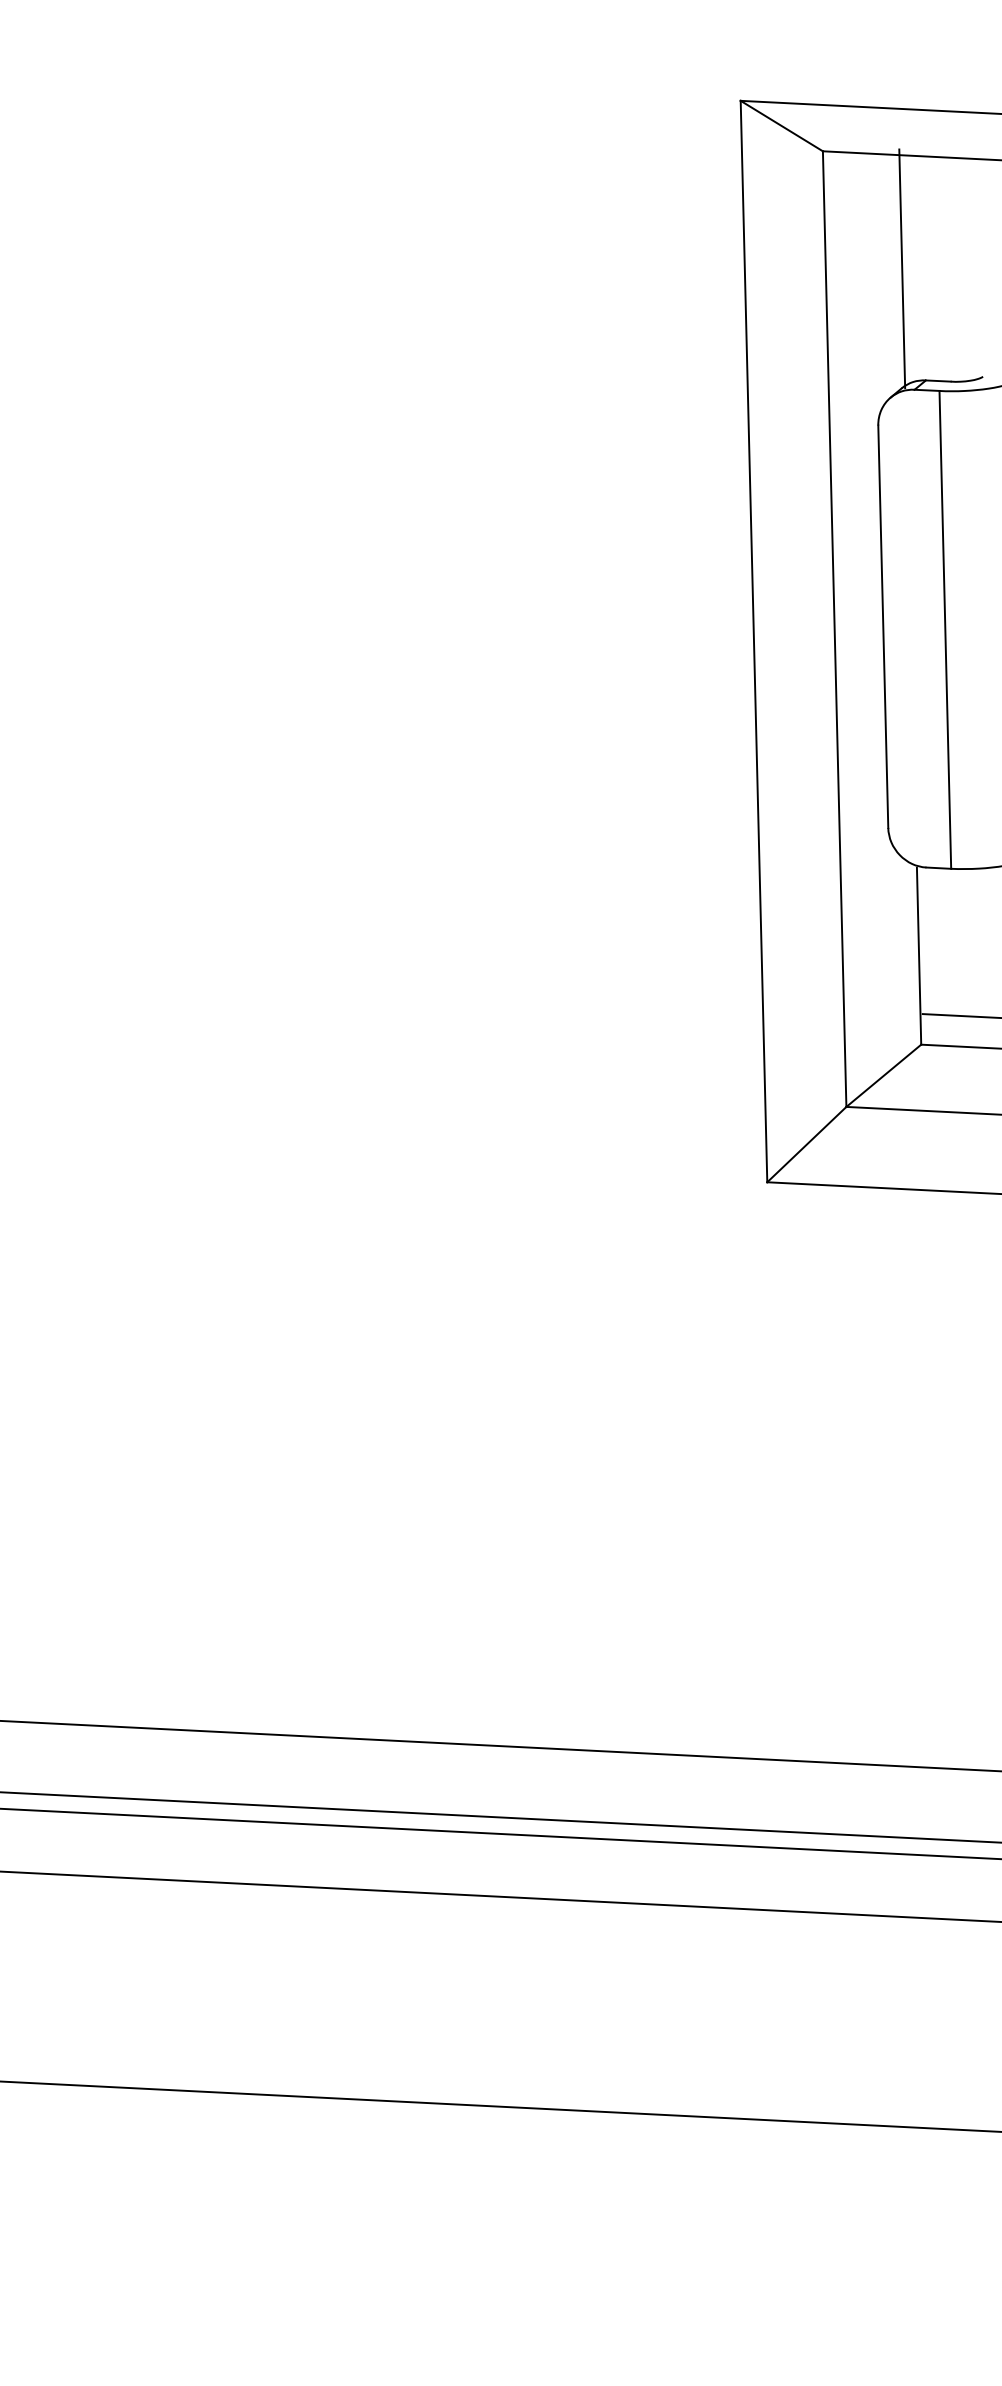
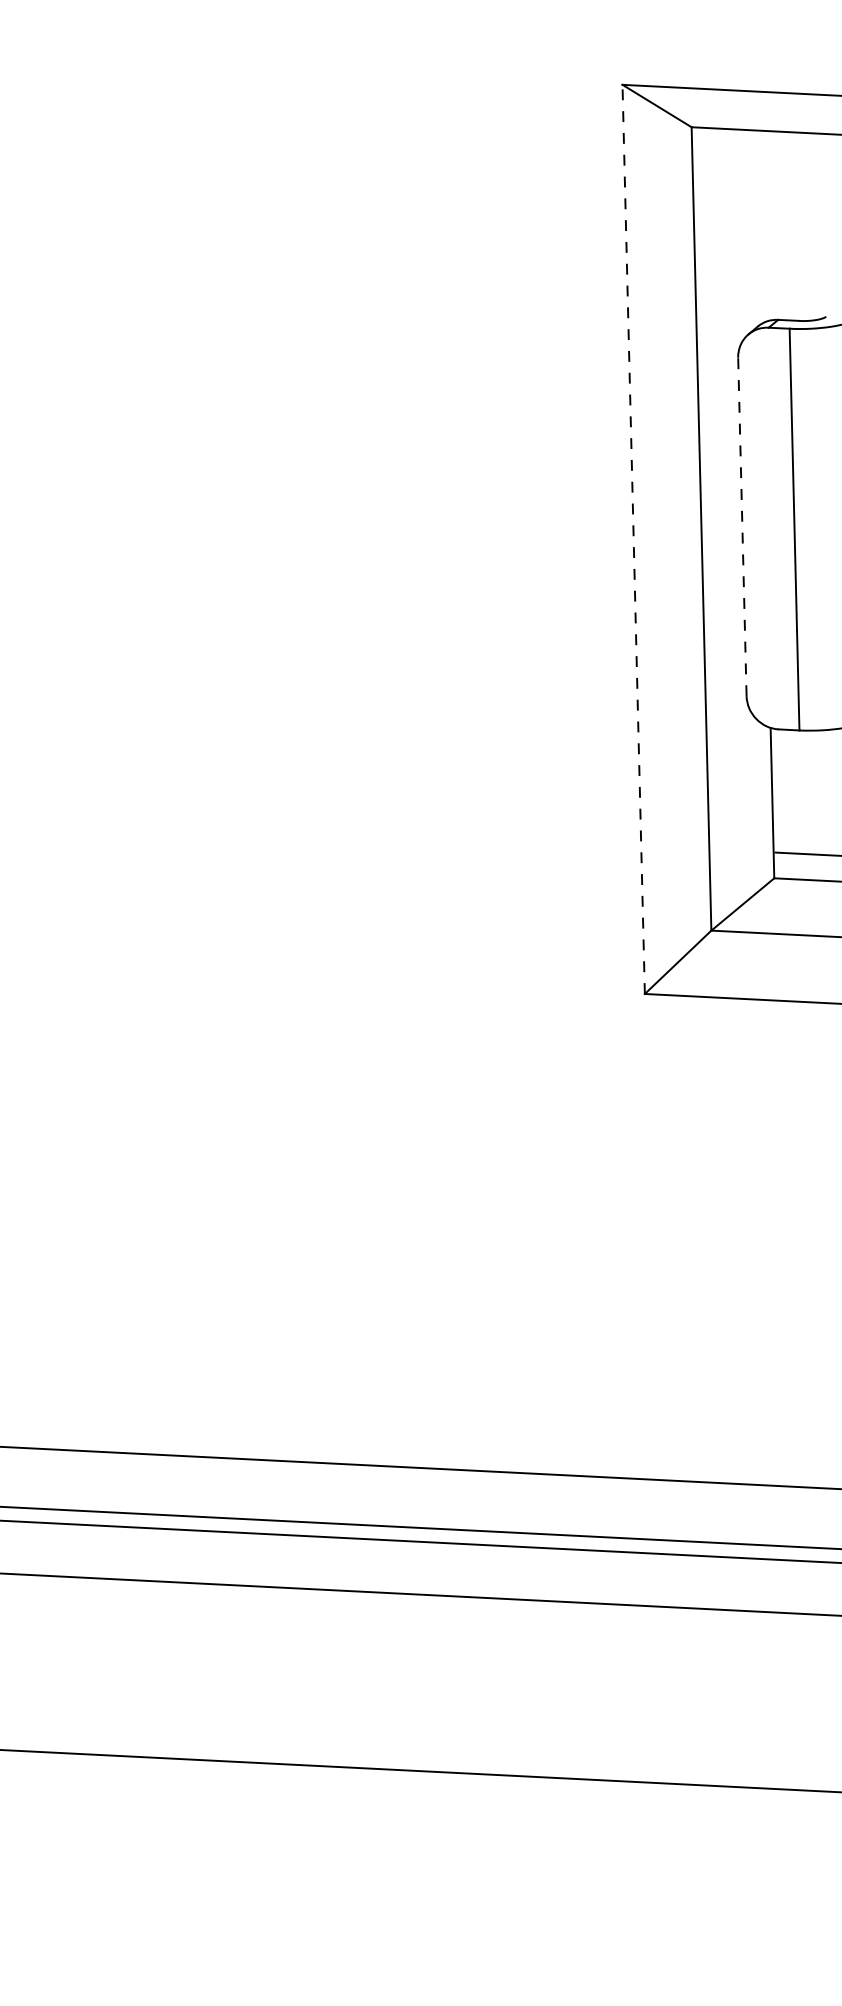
line: (901, 268) -> (757, 225), removed
line: (883, 626) -> (742, 526), solid -> dashed
line: (753, 641) -> (633, 539), solid -> dashed

